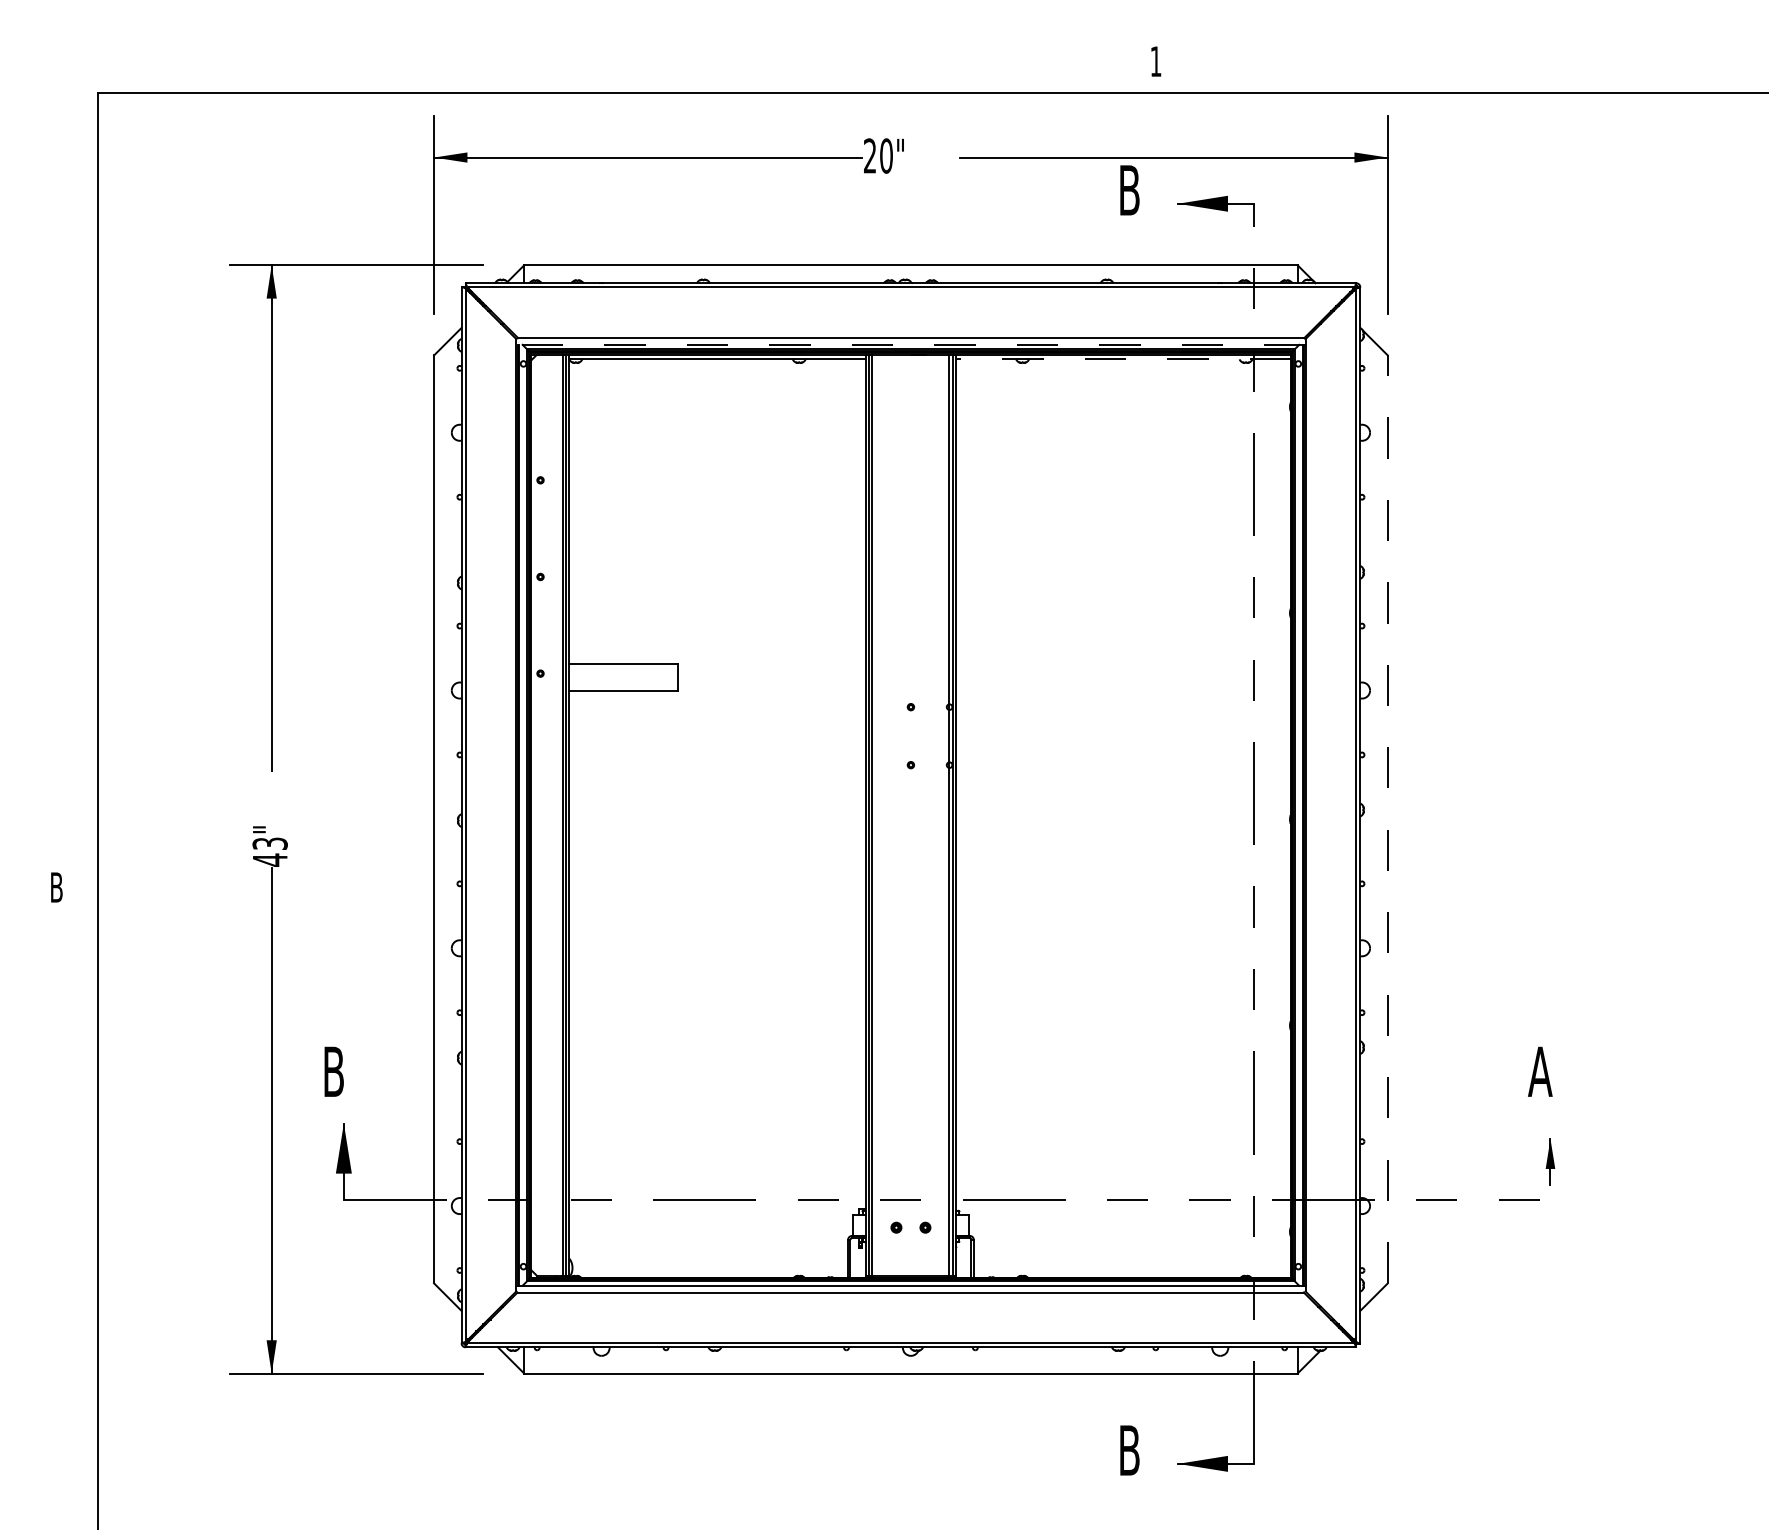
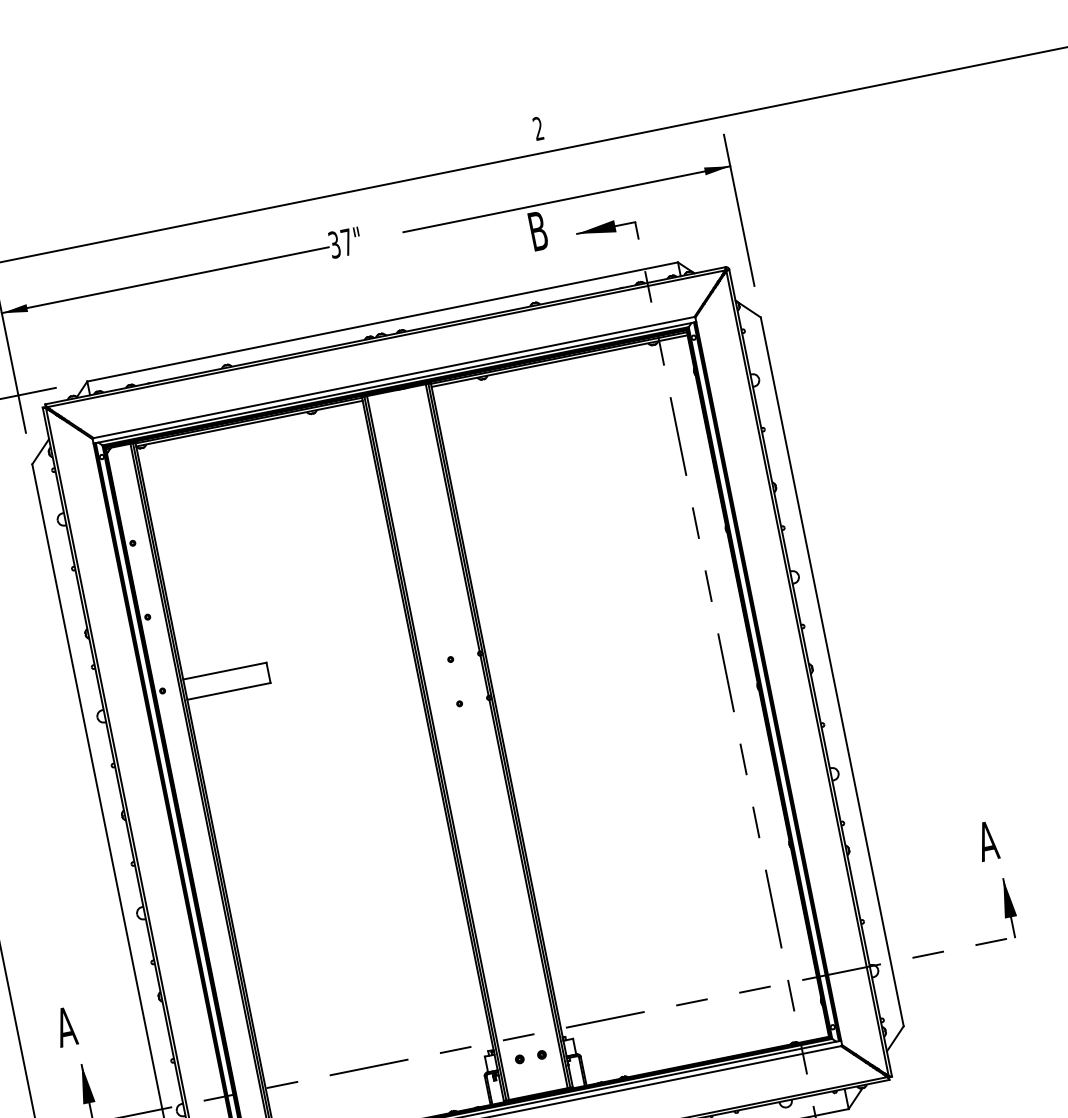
text: (1155, 61) -> (538, 128), 1 -> 2
text: (878, 155) -> (340, 243), 20" -> 37"
line: (910, 344) -> (394, 382), dashed -> solid
line: (1123, 359) -> (559, 361), dashed -> solid
line: (1387, 819) -> (832, 671), dashed -> solid
text: (333, 1071) -> (65, 1026), B -> A
part: (1550, 1161) -> (1009, 908), size x1.67

